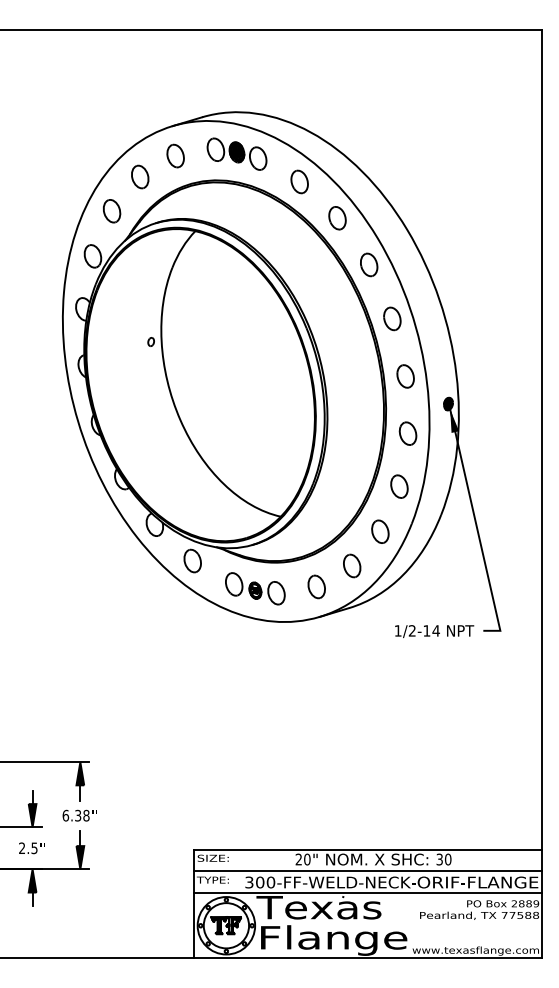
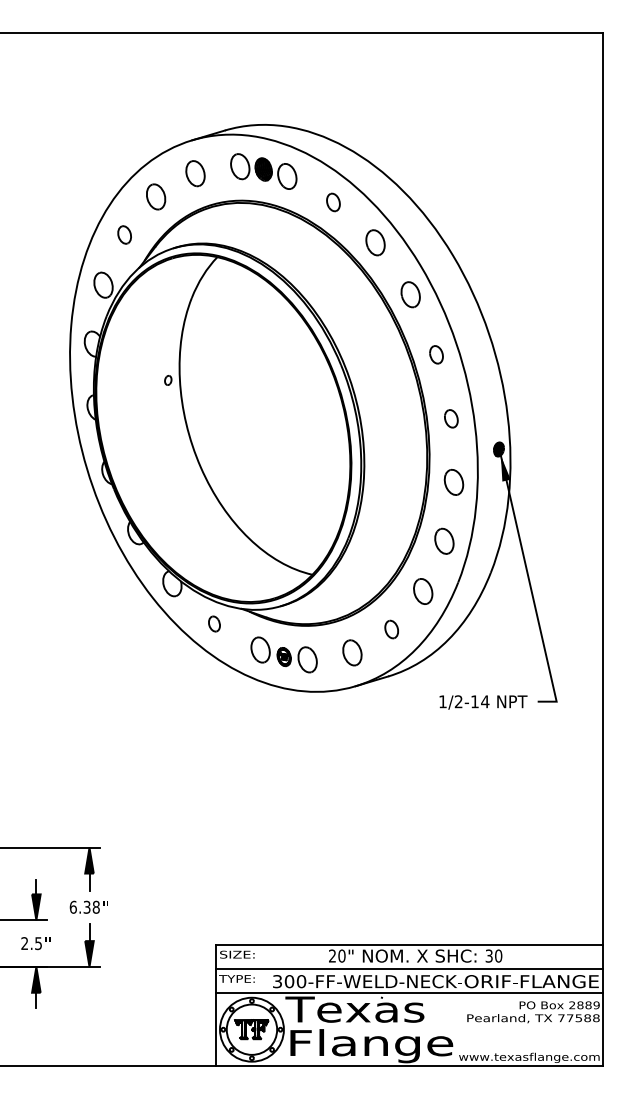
part: (299, 182) -> (333, 202), size x0.7
part: (111, 210) -> (124, 234), size x0.7
part: (392, 318) -> (436, 354), size x0.7
part: (405, 376) -> (451, 418), size x0.7
part: (192, 560) -> (214, 623), size x0.6
part: (351, 565) -> (391, 629), size x0.7

